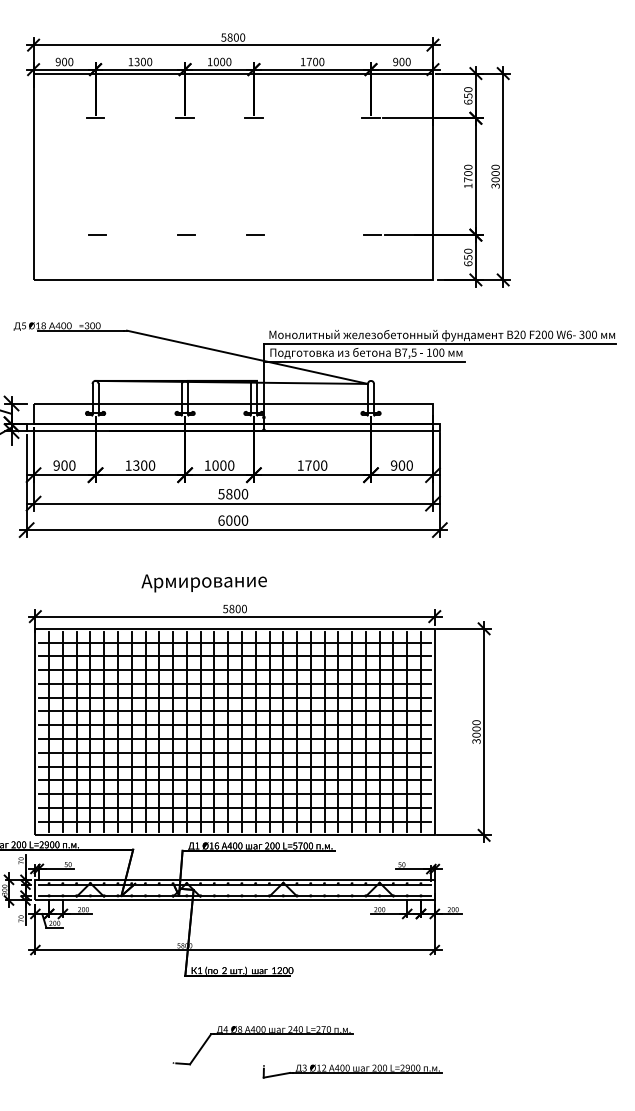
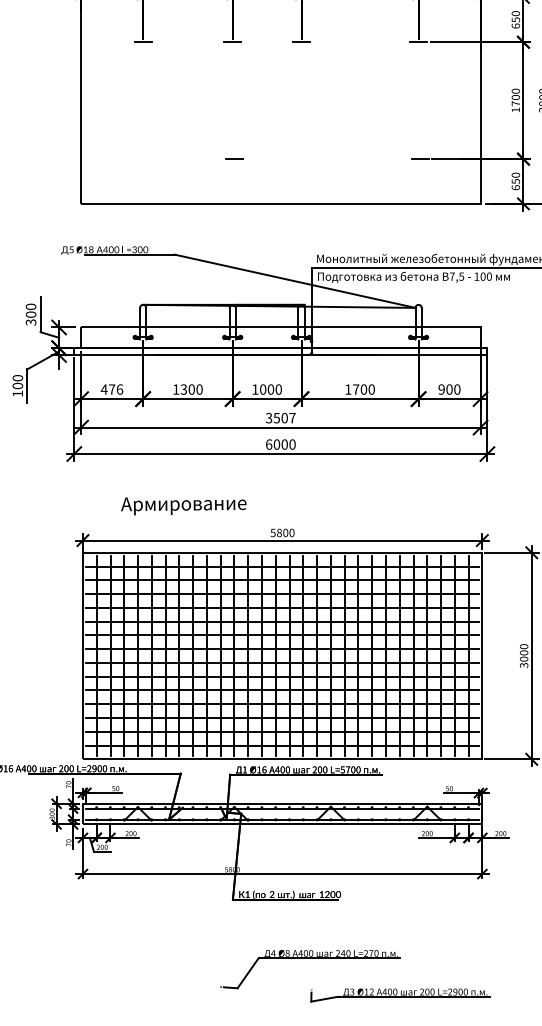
line: (97, 234) -> (145, 158), removed
line: (255, 234) -> (303, 158), removed
line: (363, 361) -> (411, 285), removed
text: (64, 465) -> (112, 389), 900 -> 476
text: (233, 493) -> (281, 417), 5800 -> 3507
text: (203, 583) -> (183, 506), moved

